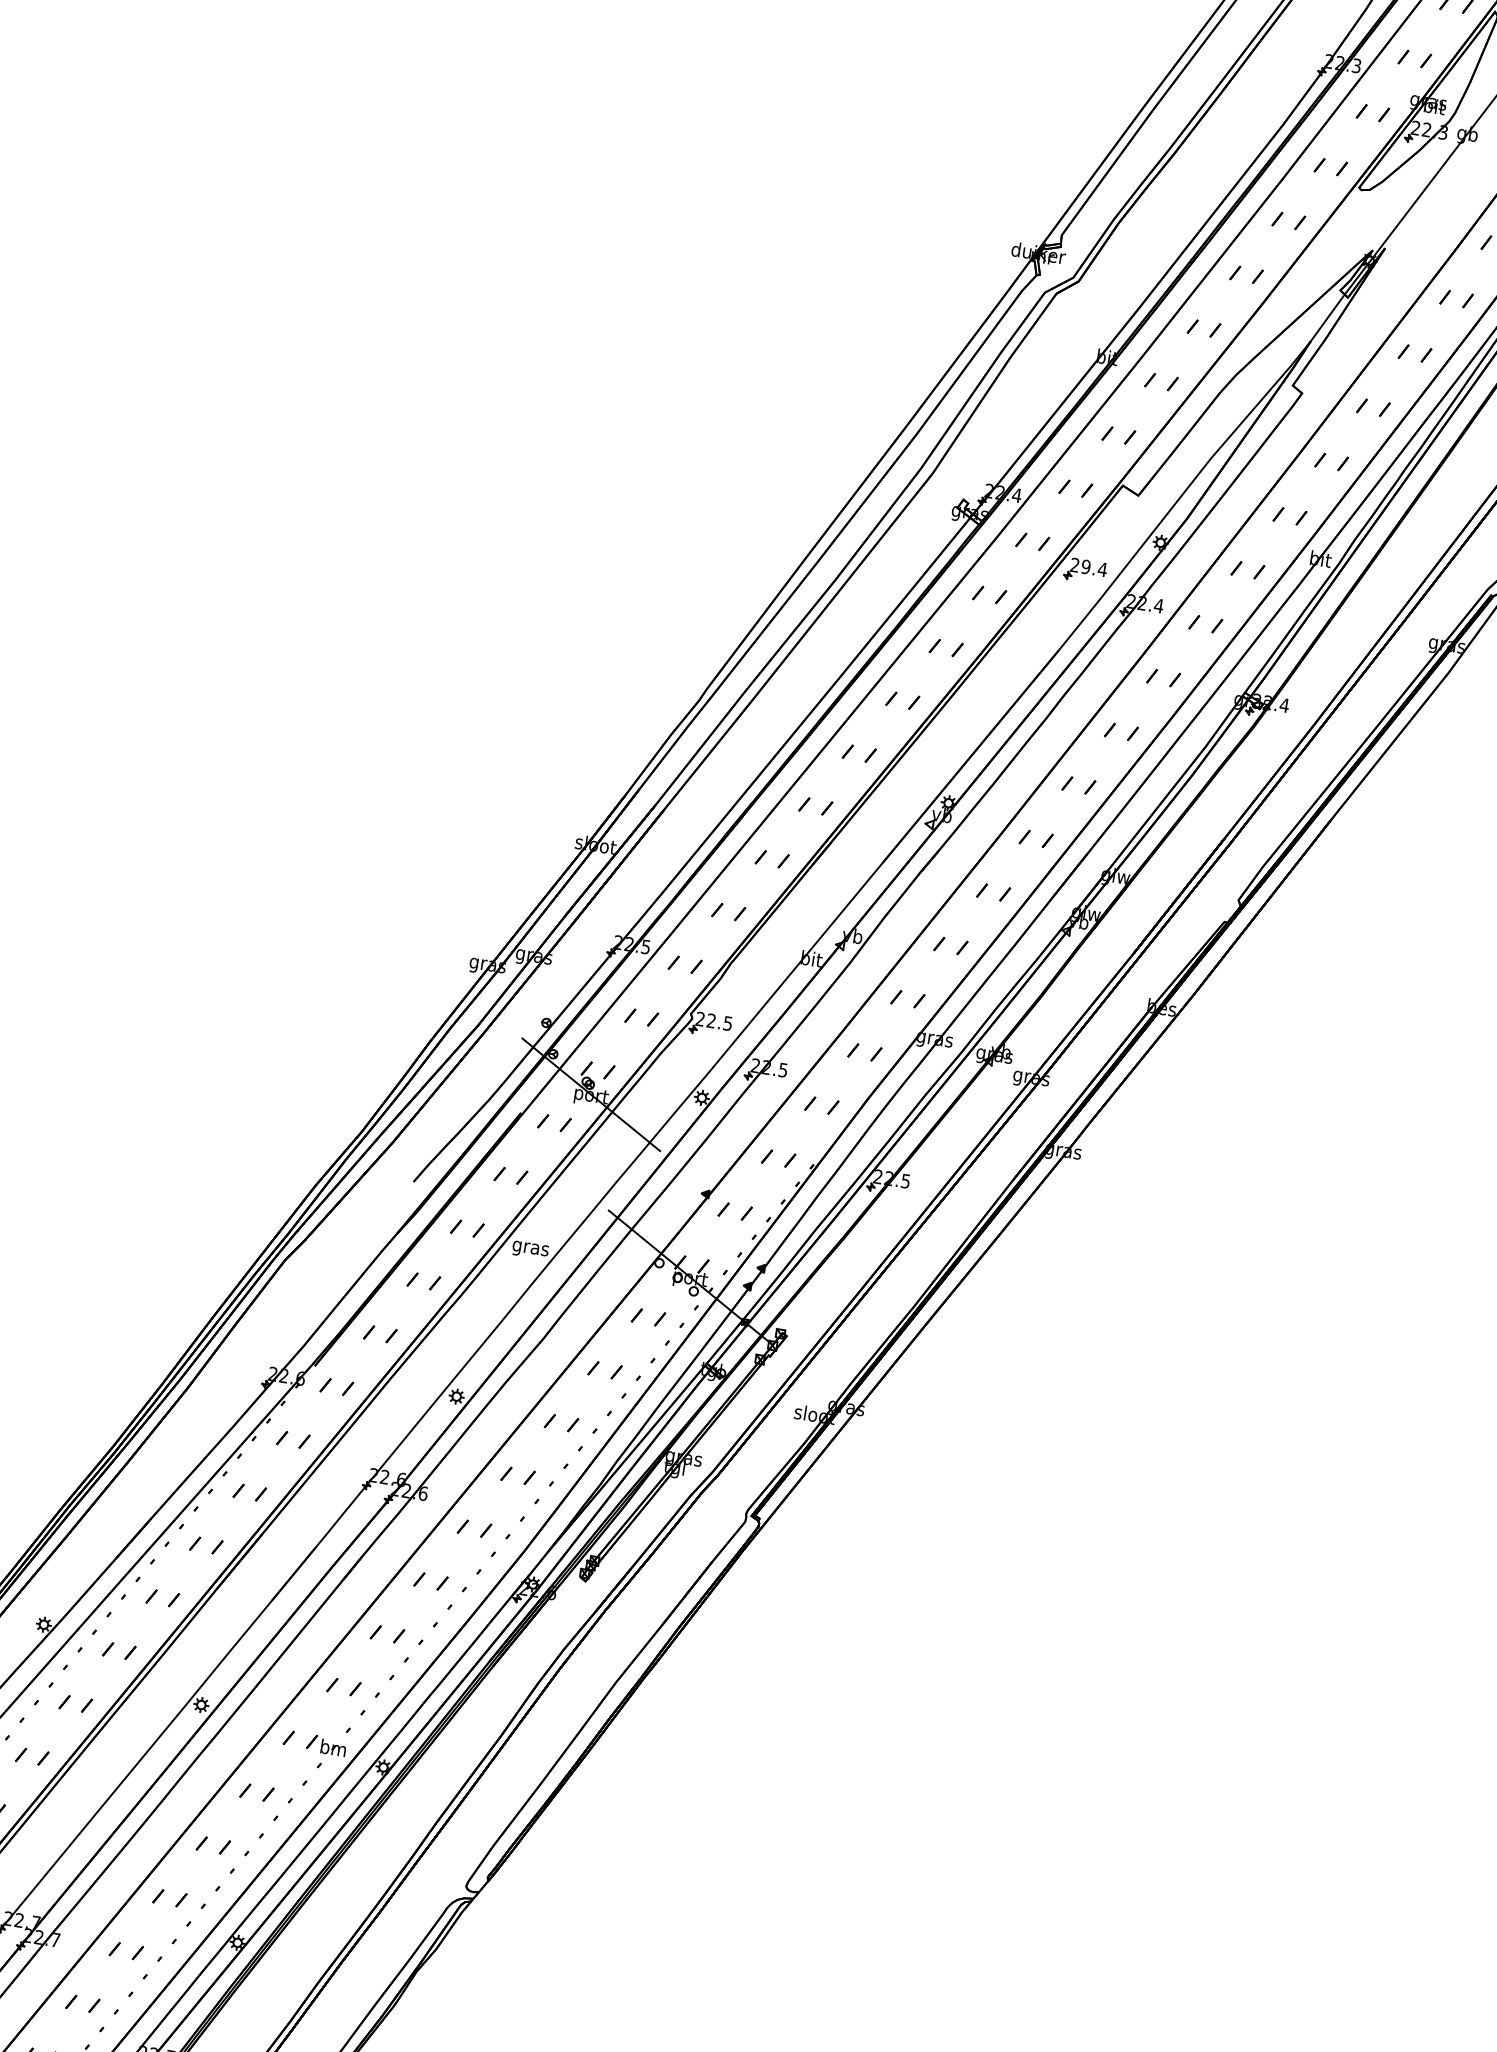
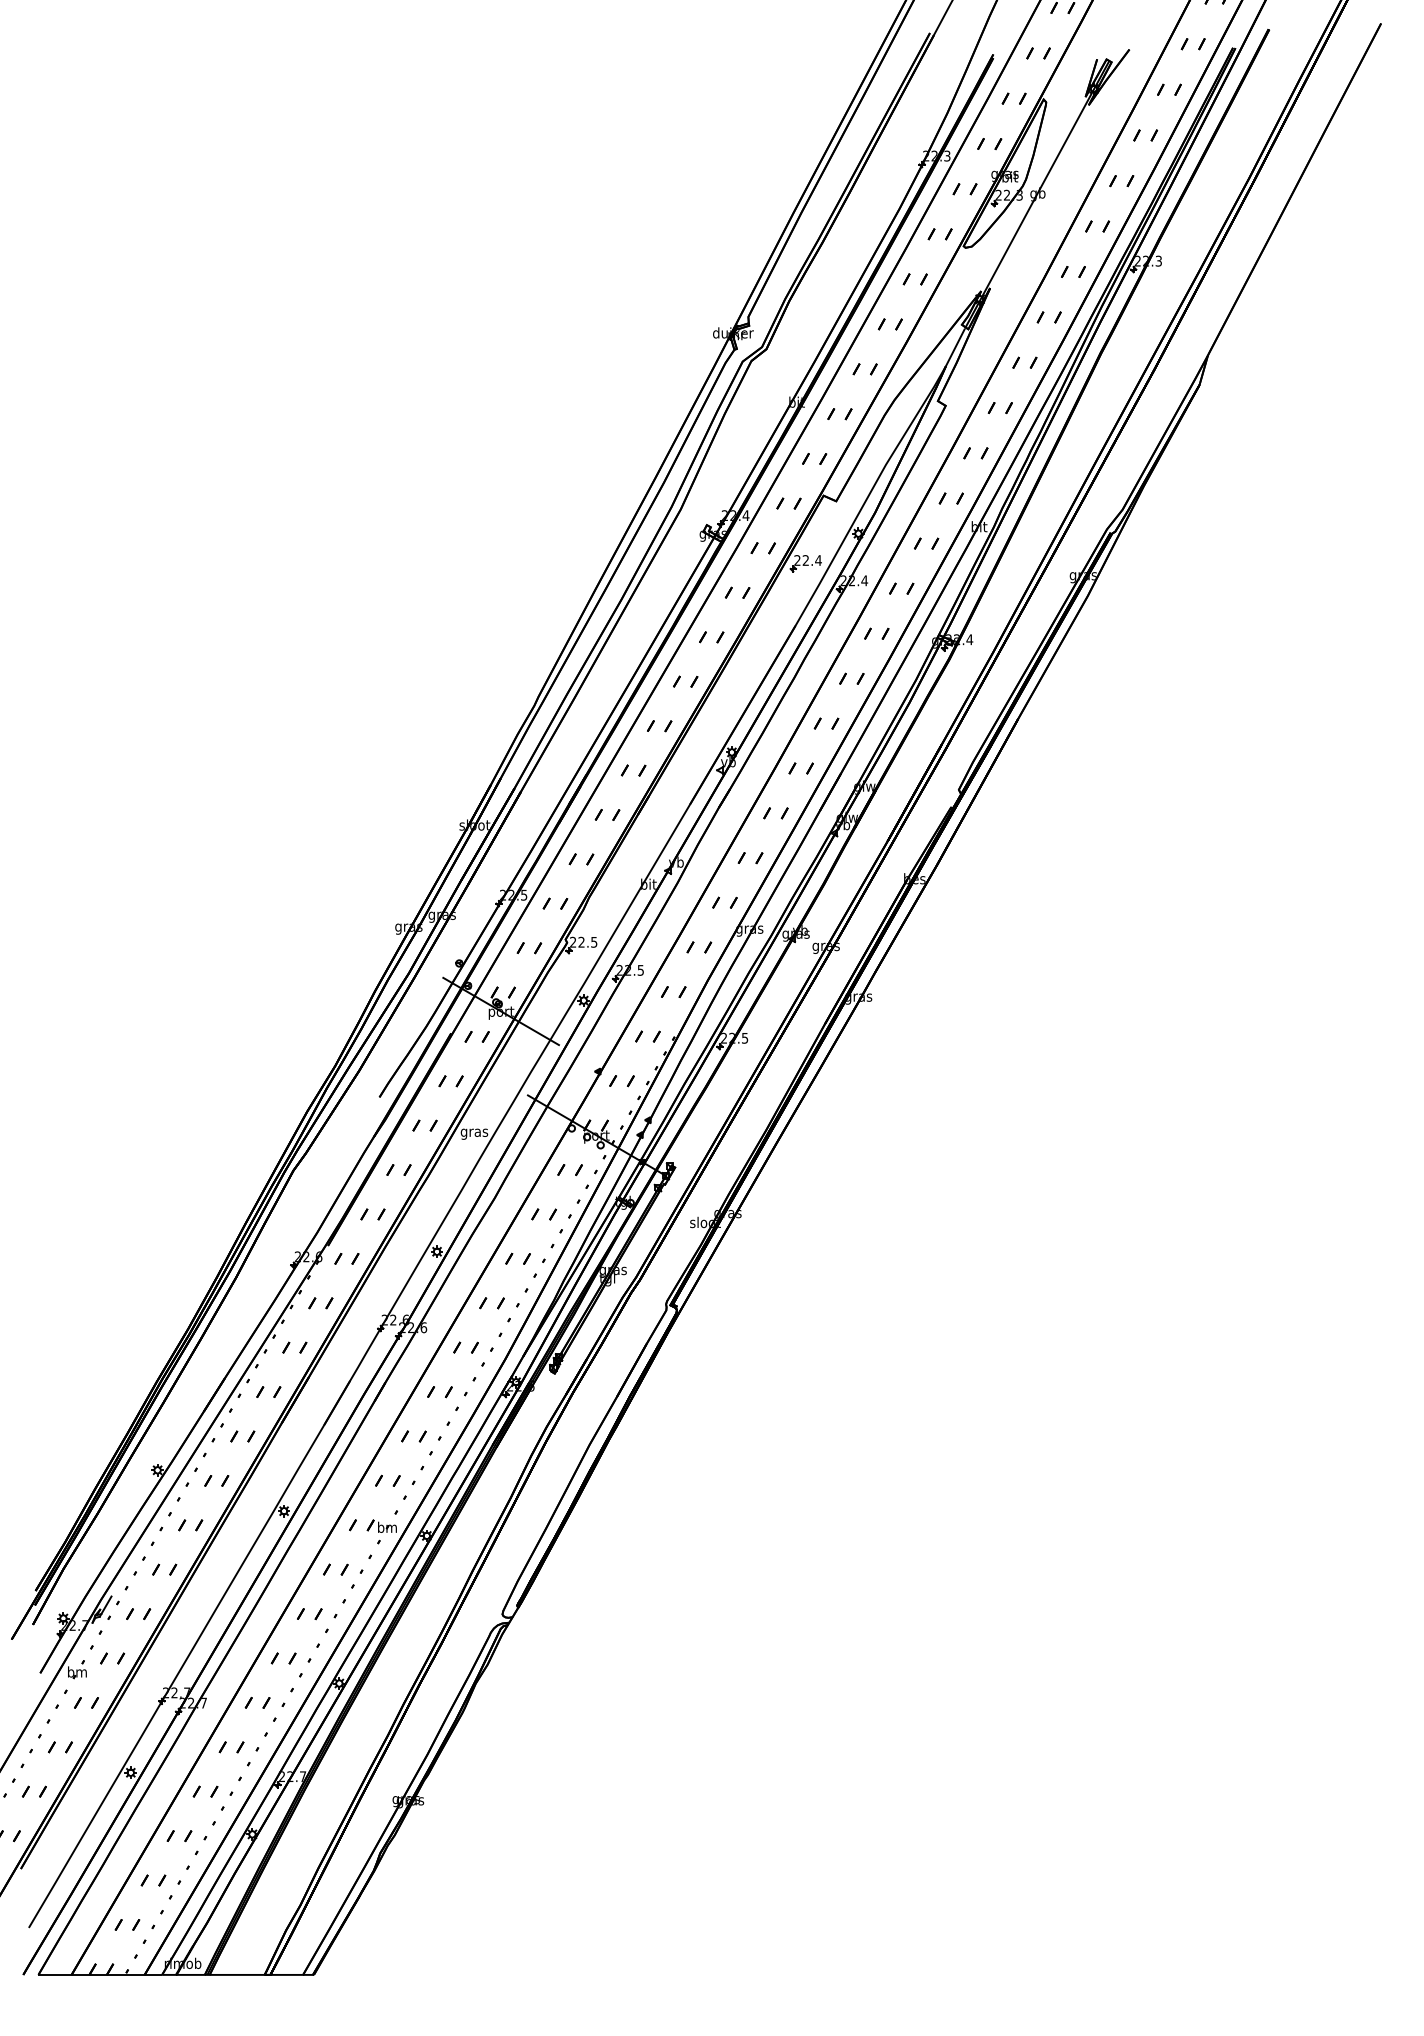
text: (1085, 566) -> (805, 560), 29.4 -> 22.4

